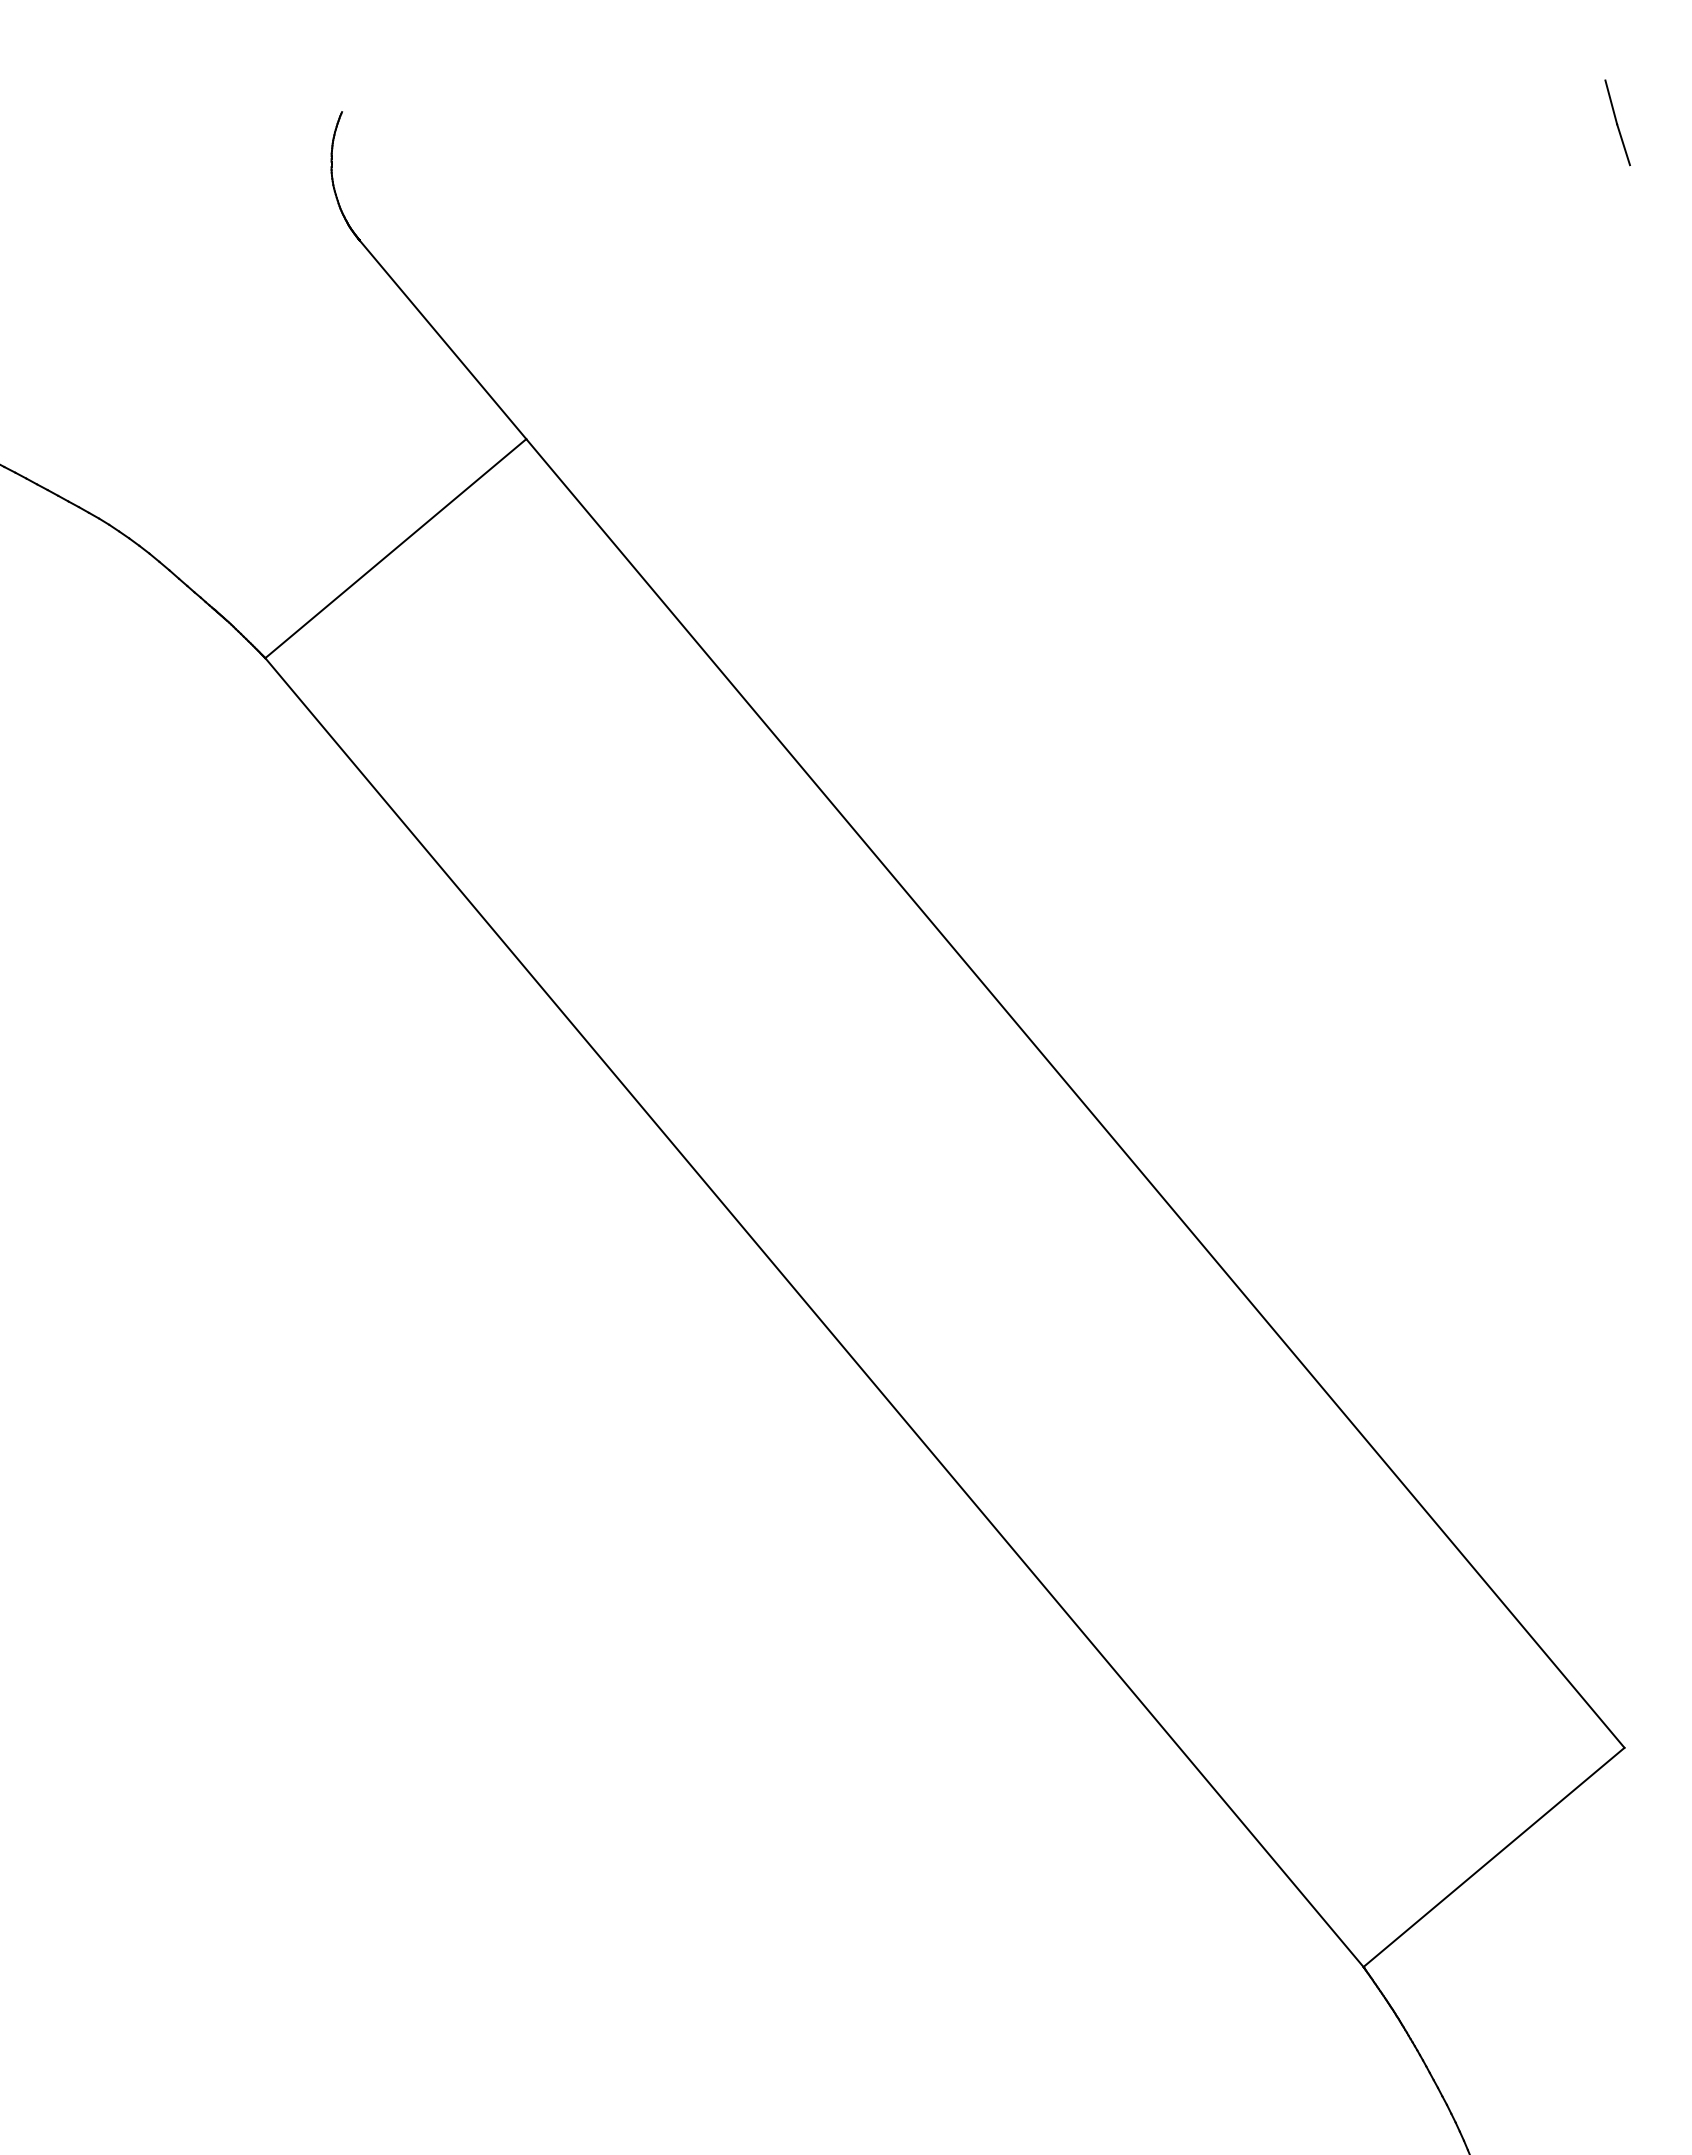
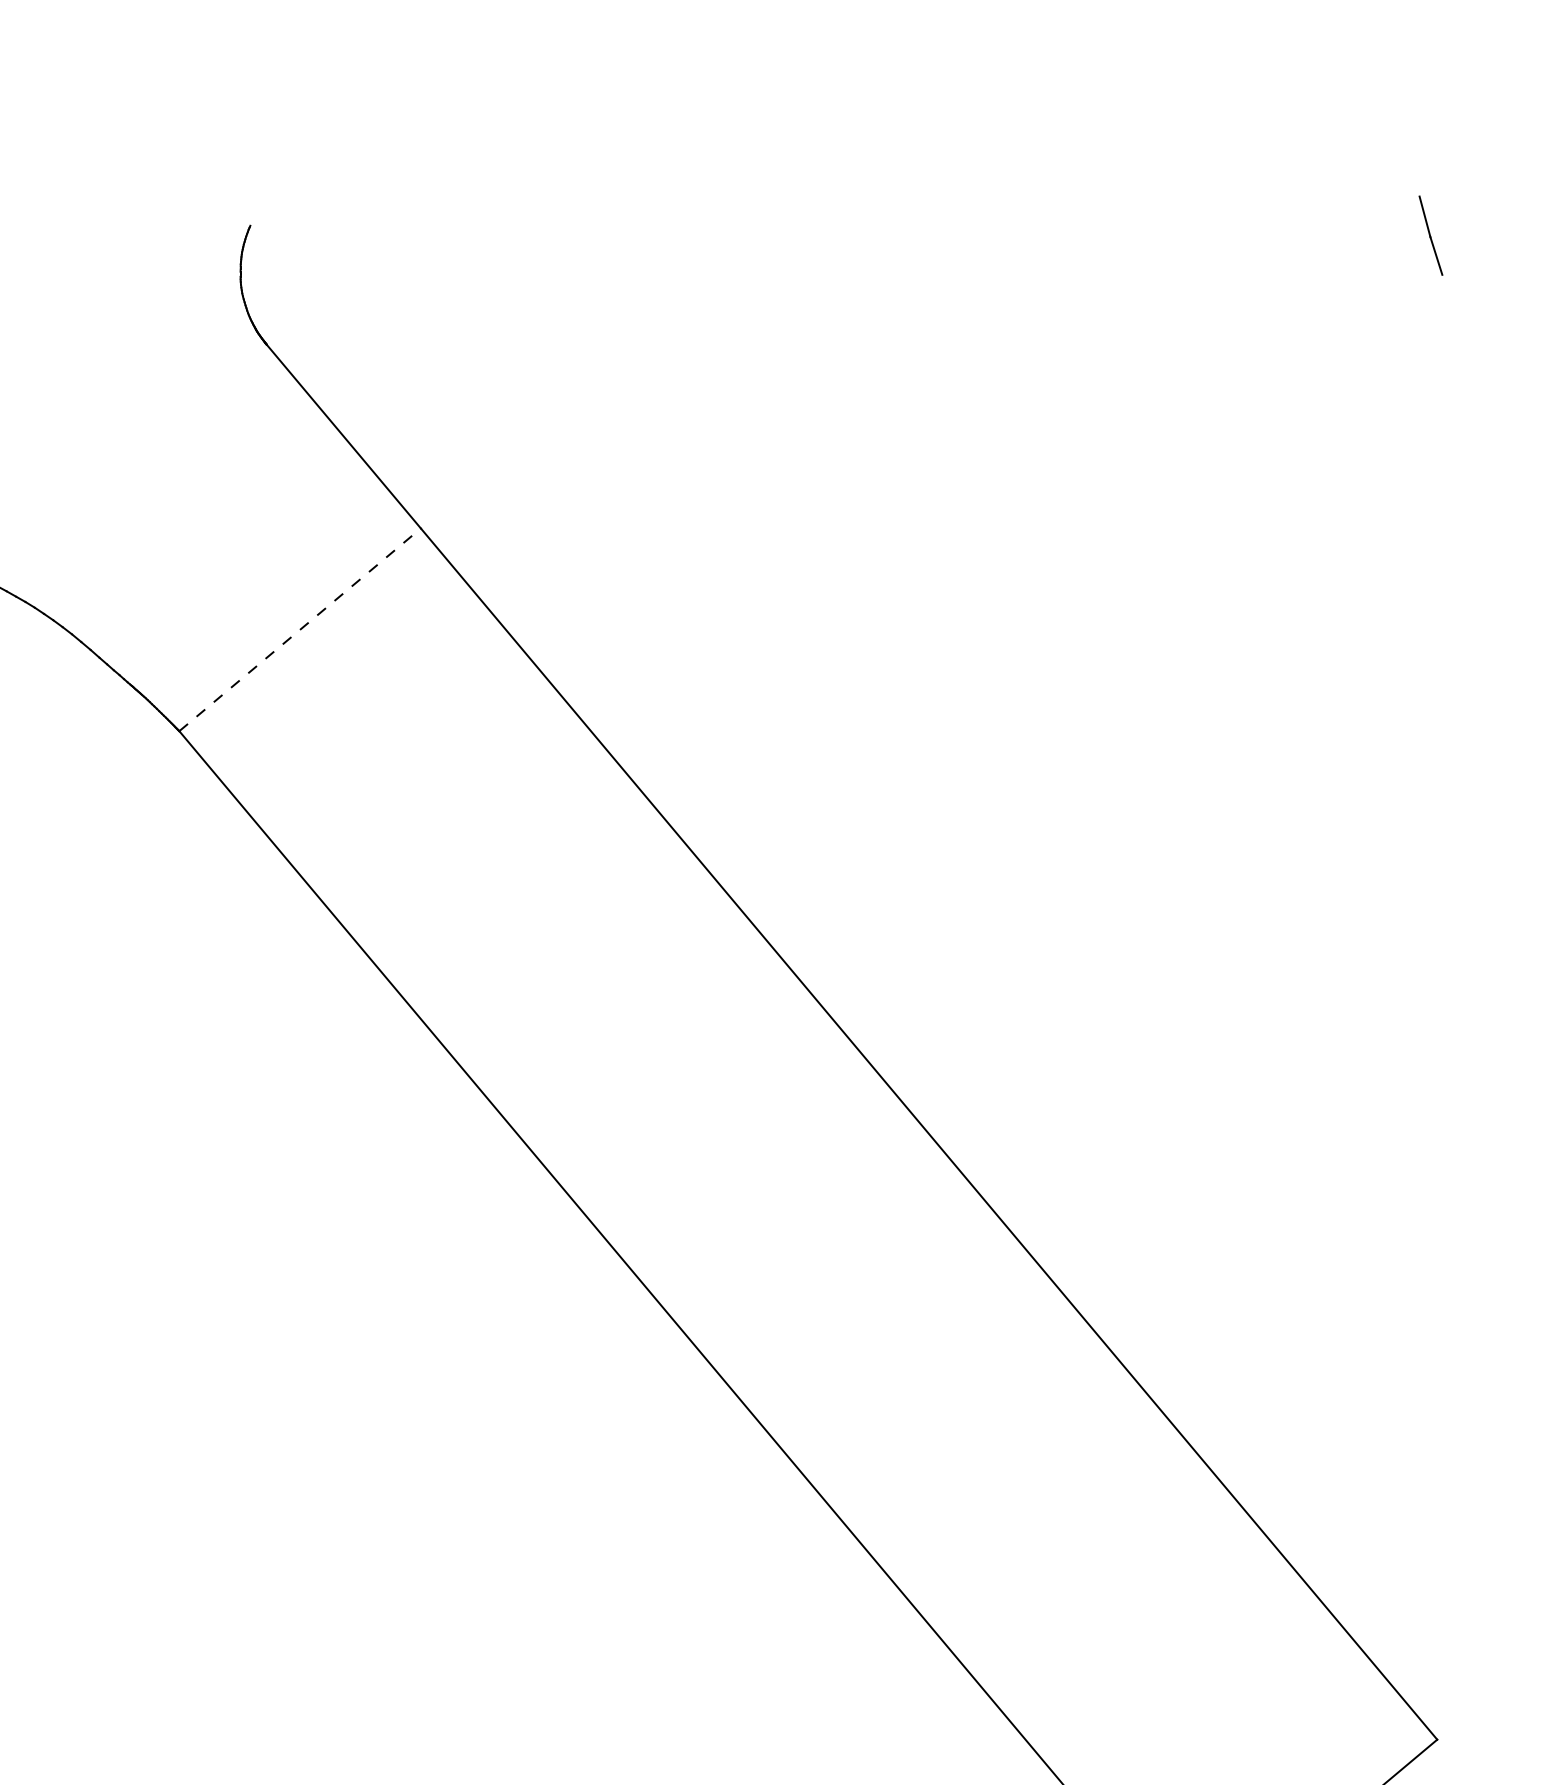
line: (396, 548) -> (300, 629), solid -> dashed

